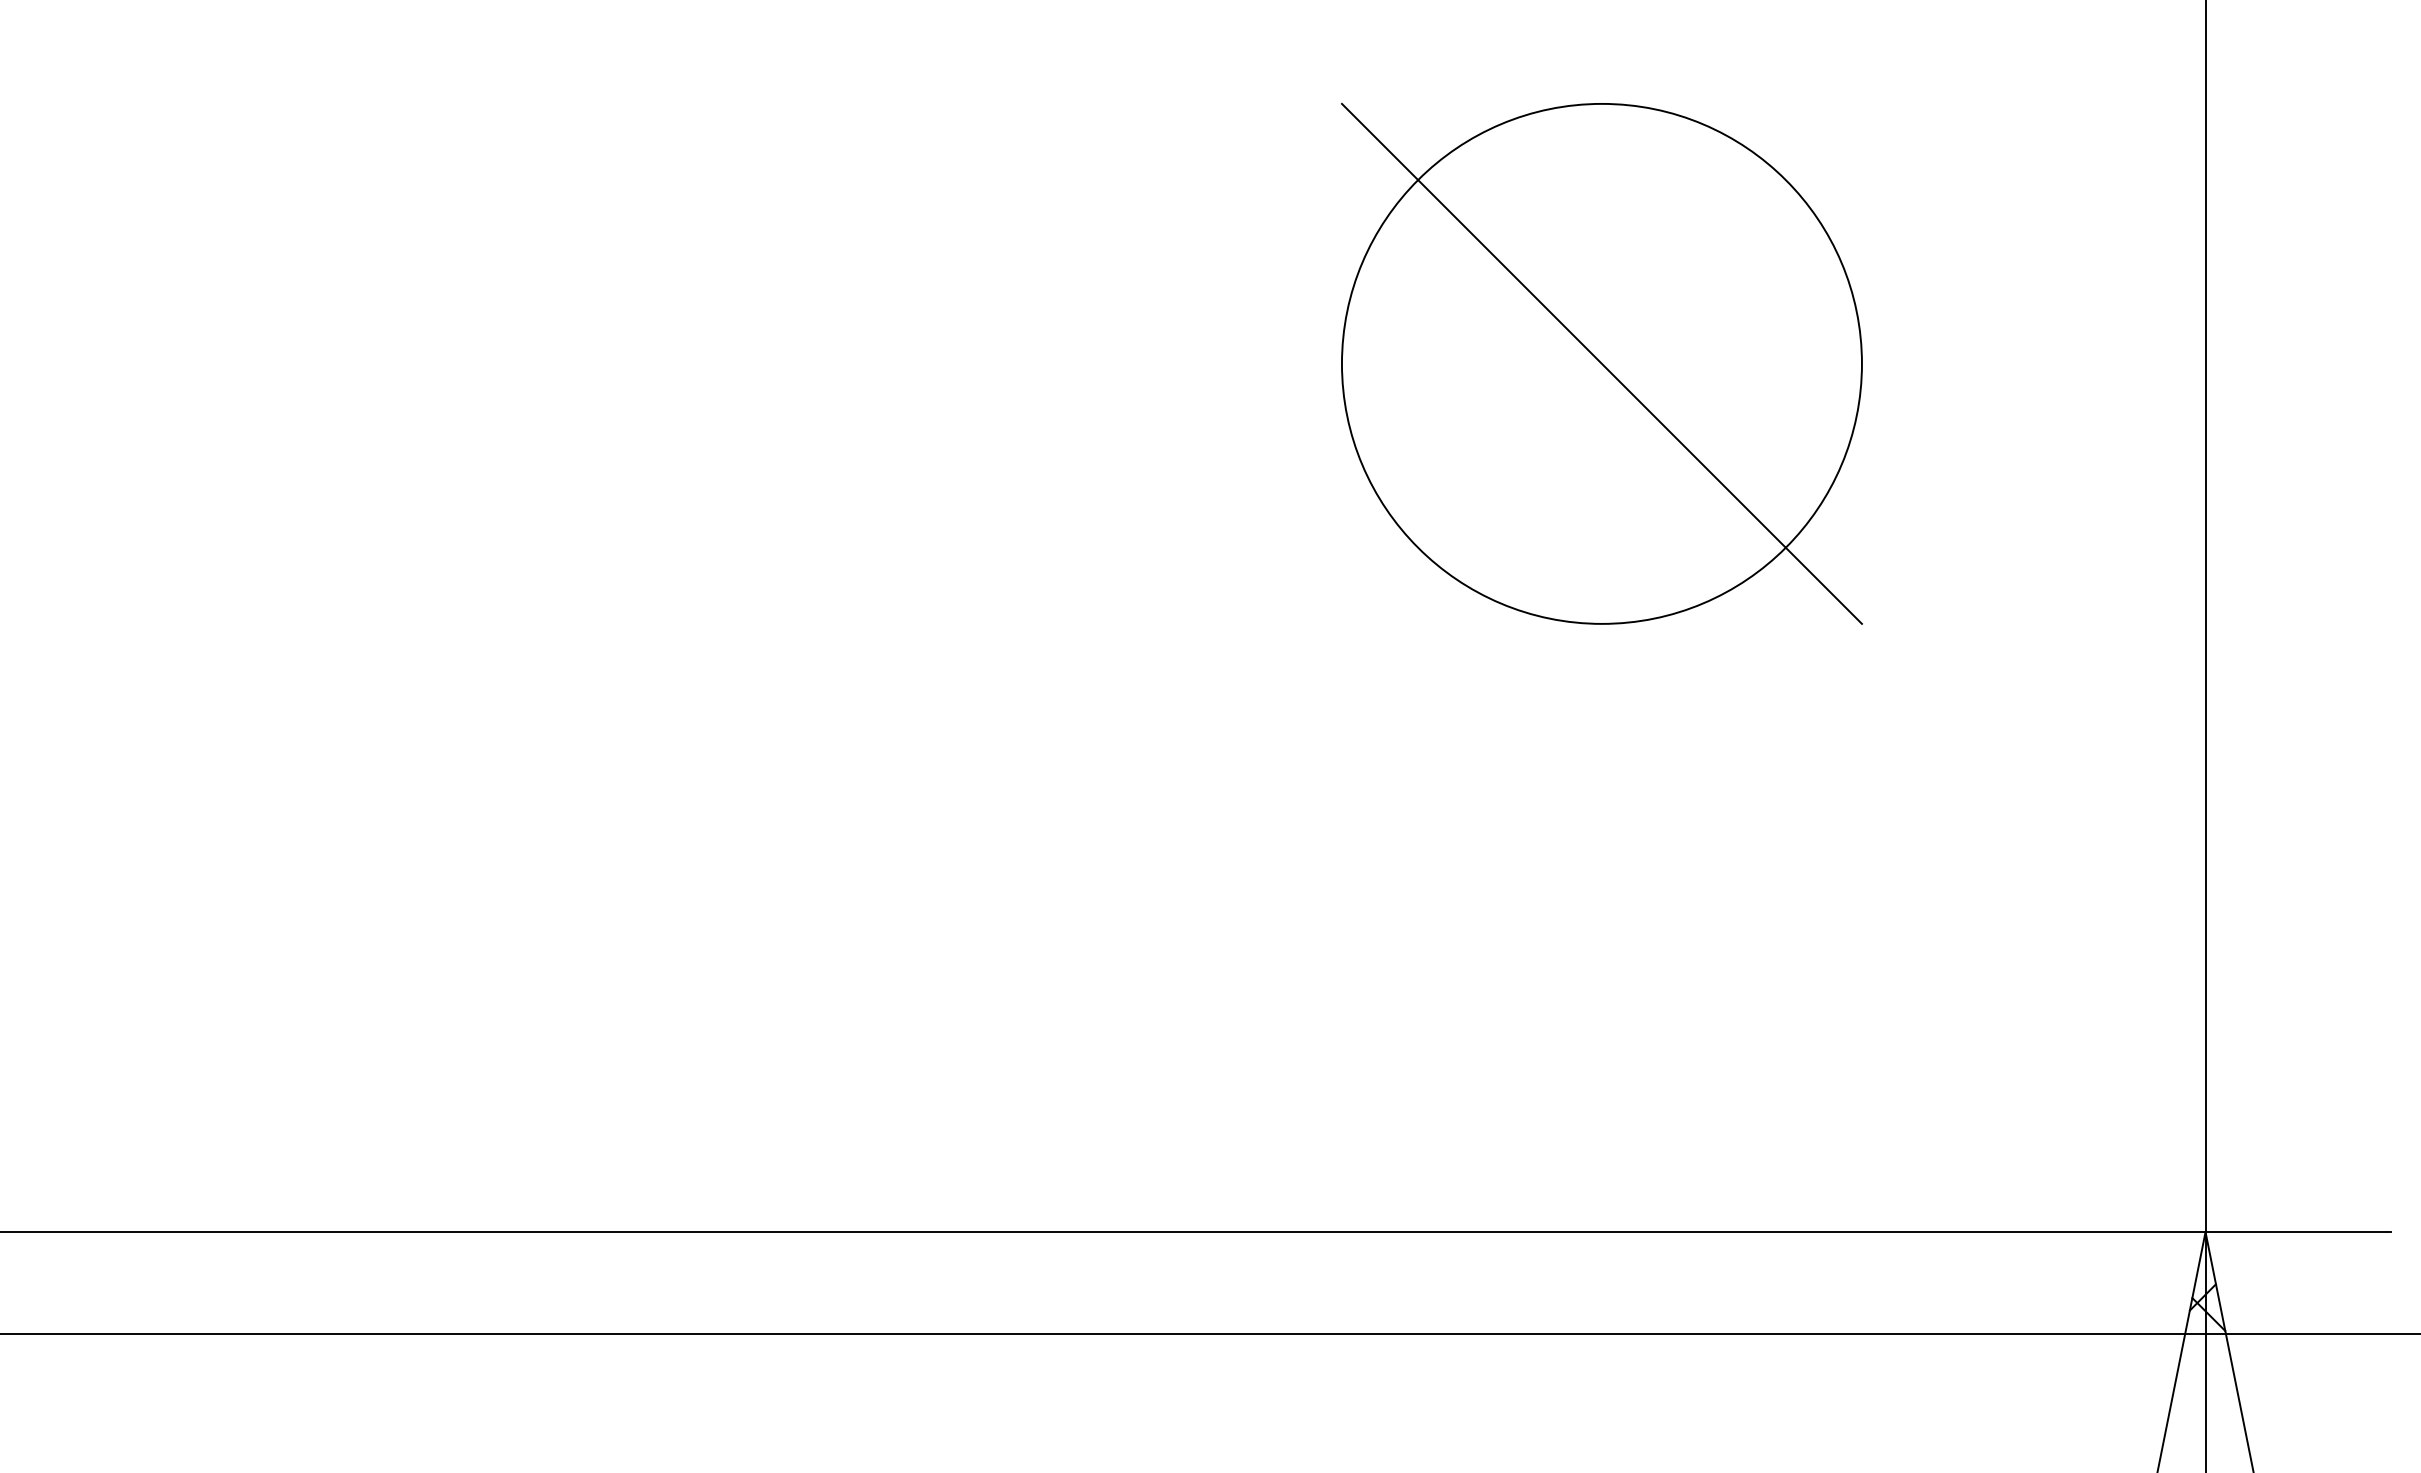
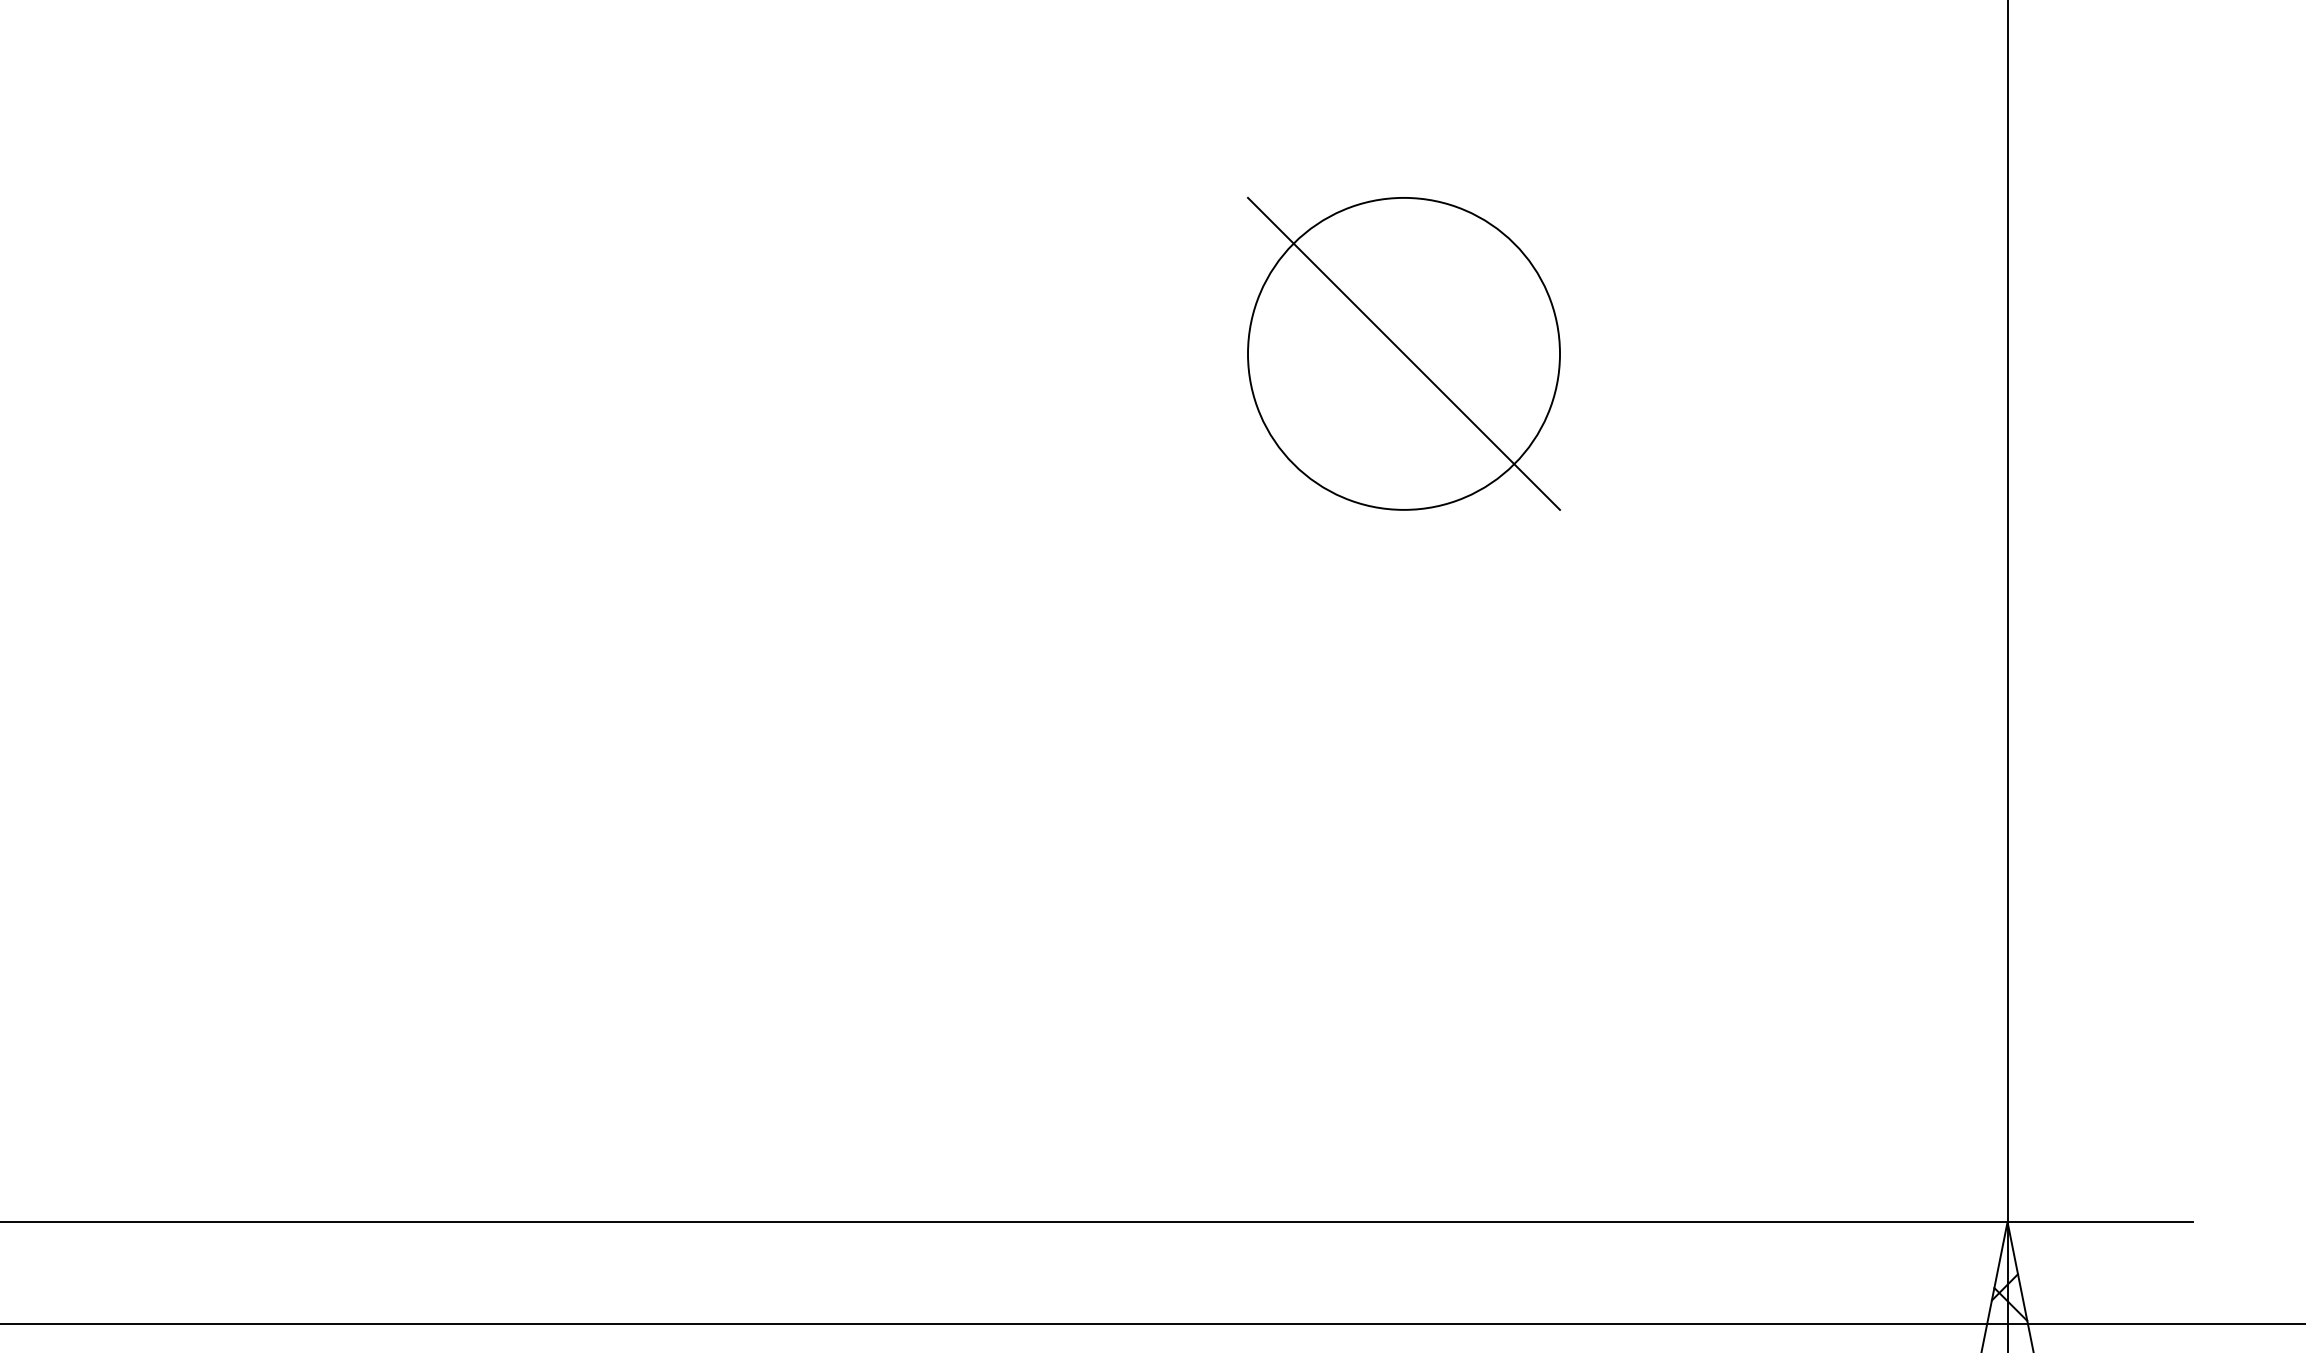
part: (1601, 363) -> (1403, 353), size x0.6

